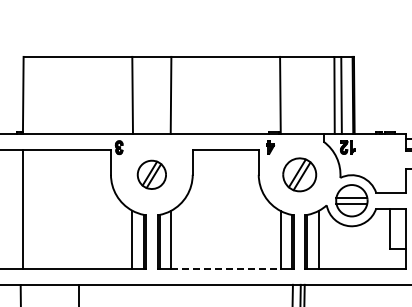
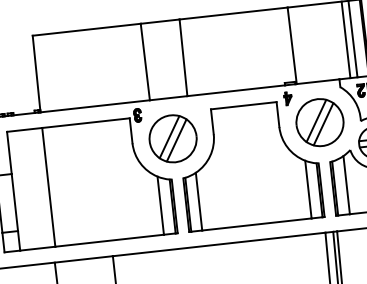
part: (151, 174) -> (172, 138), size x1.67
part: (299, 174) -> (319, 122), size x1.43
line: (226, 269) -> (257, 224), dashed -> solid

